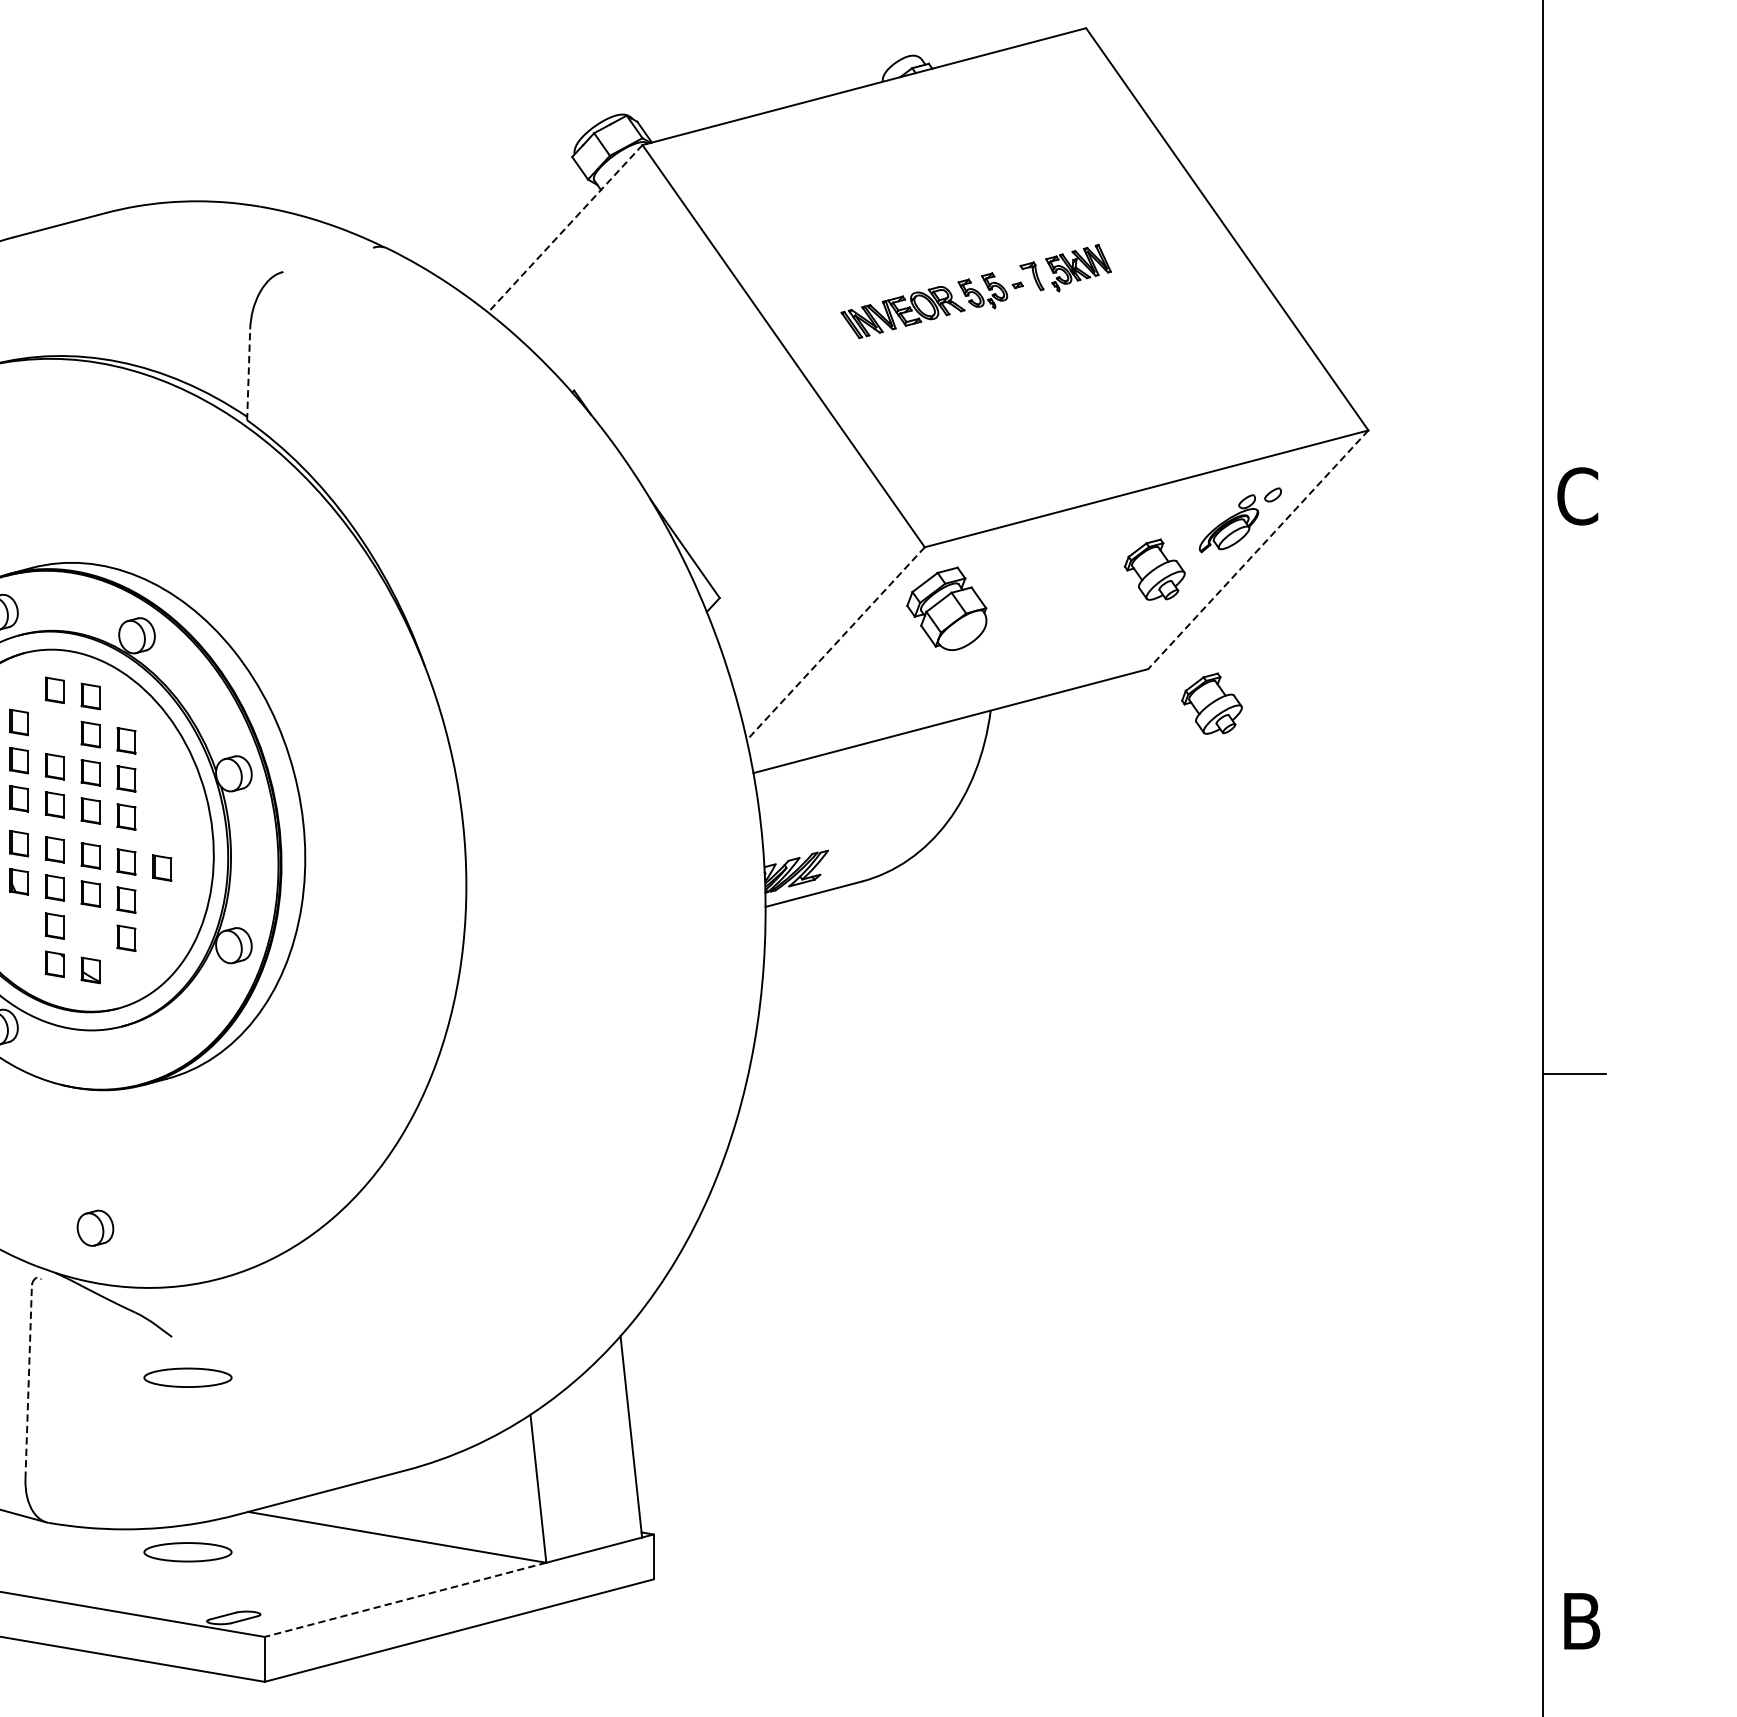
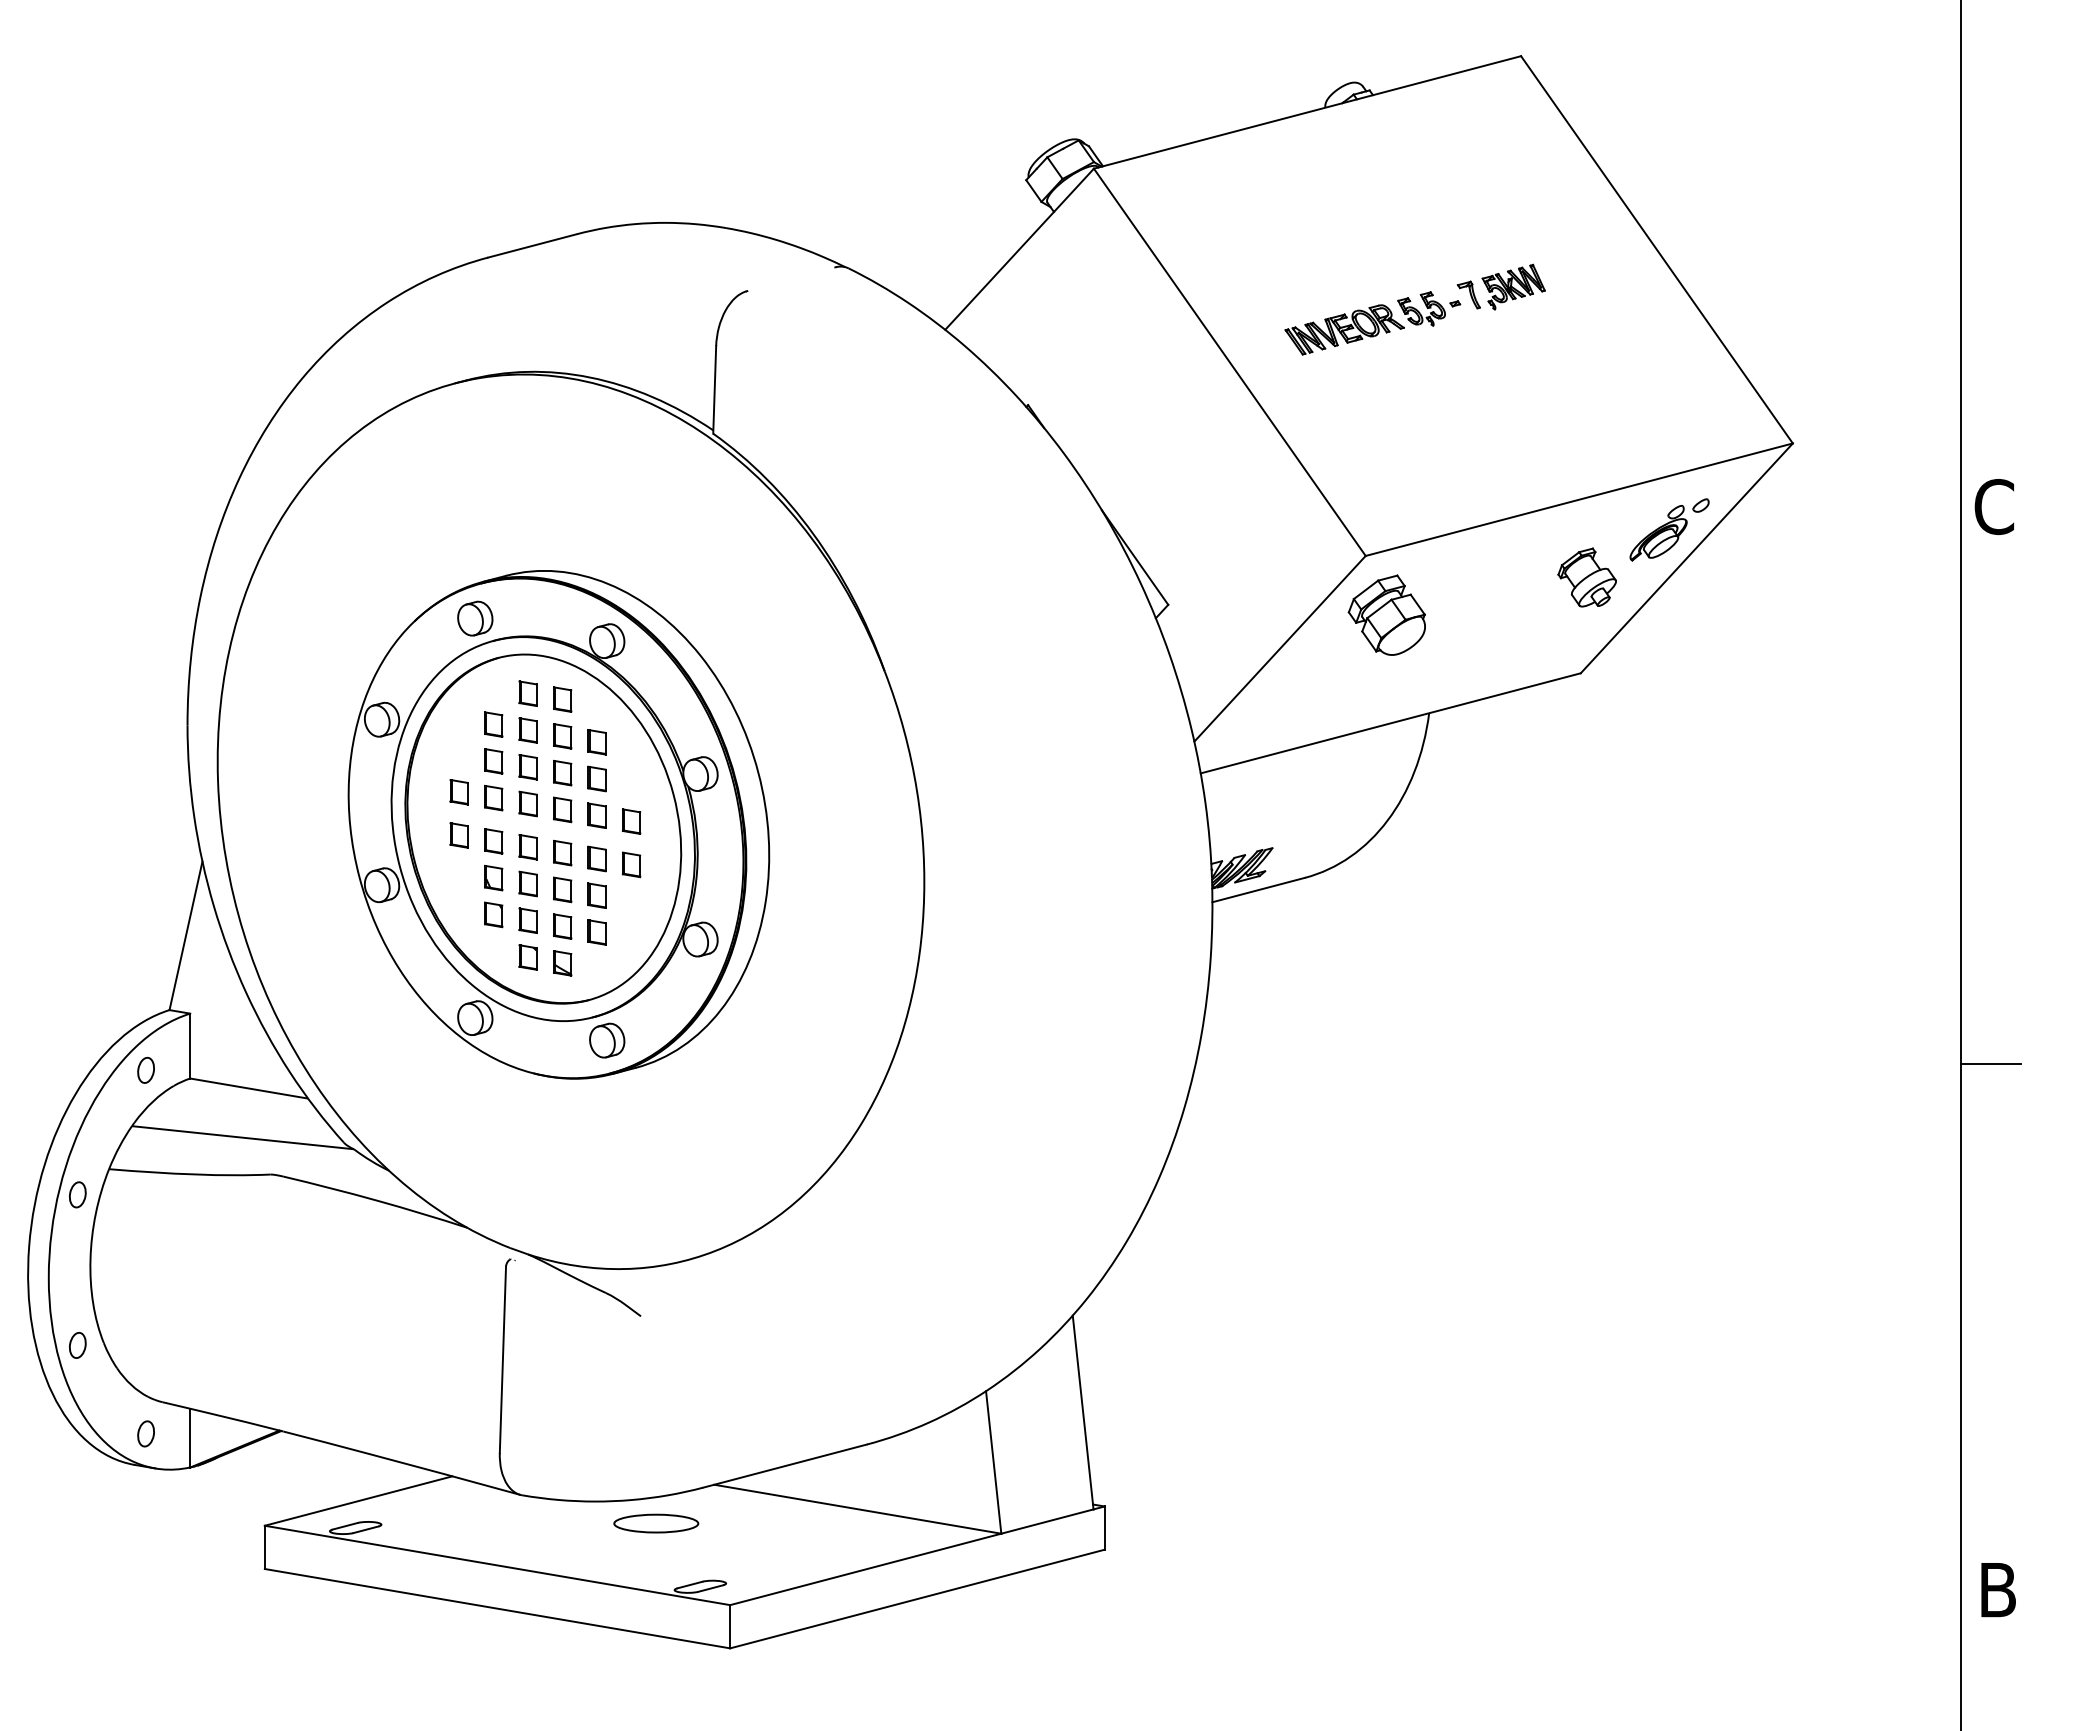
line: (565, 228) -> (1019, 249), dashed -> solid
line: (248, 374) -> (714, 389), dashed -> solid
line: (1257, 549) -> (1686, 558), dashed -> solid
line: (835, 644) -> (1279, 649), dashed -> solid
part: (1211, 703) -> (1641, 706), removed
part: (54, 728) -> (527, 730), added
part: (162, 823) -> (631, 821), added
part: (18, 919) -> (493, 914), added
part: (90, 932) -> (562, 926), added
part: (95, 1228) -> (607, 1040), moved
part: (188, 1377) -> (656, 1355), removed
line: (28, 1381) -> (502, 1359), dashed -> solid
line: (405, 1599) -> (865, 1569), dashed -> solid

